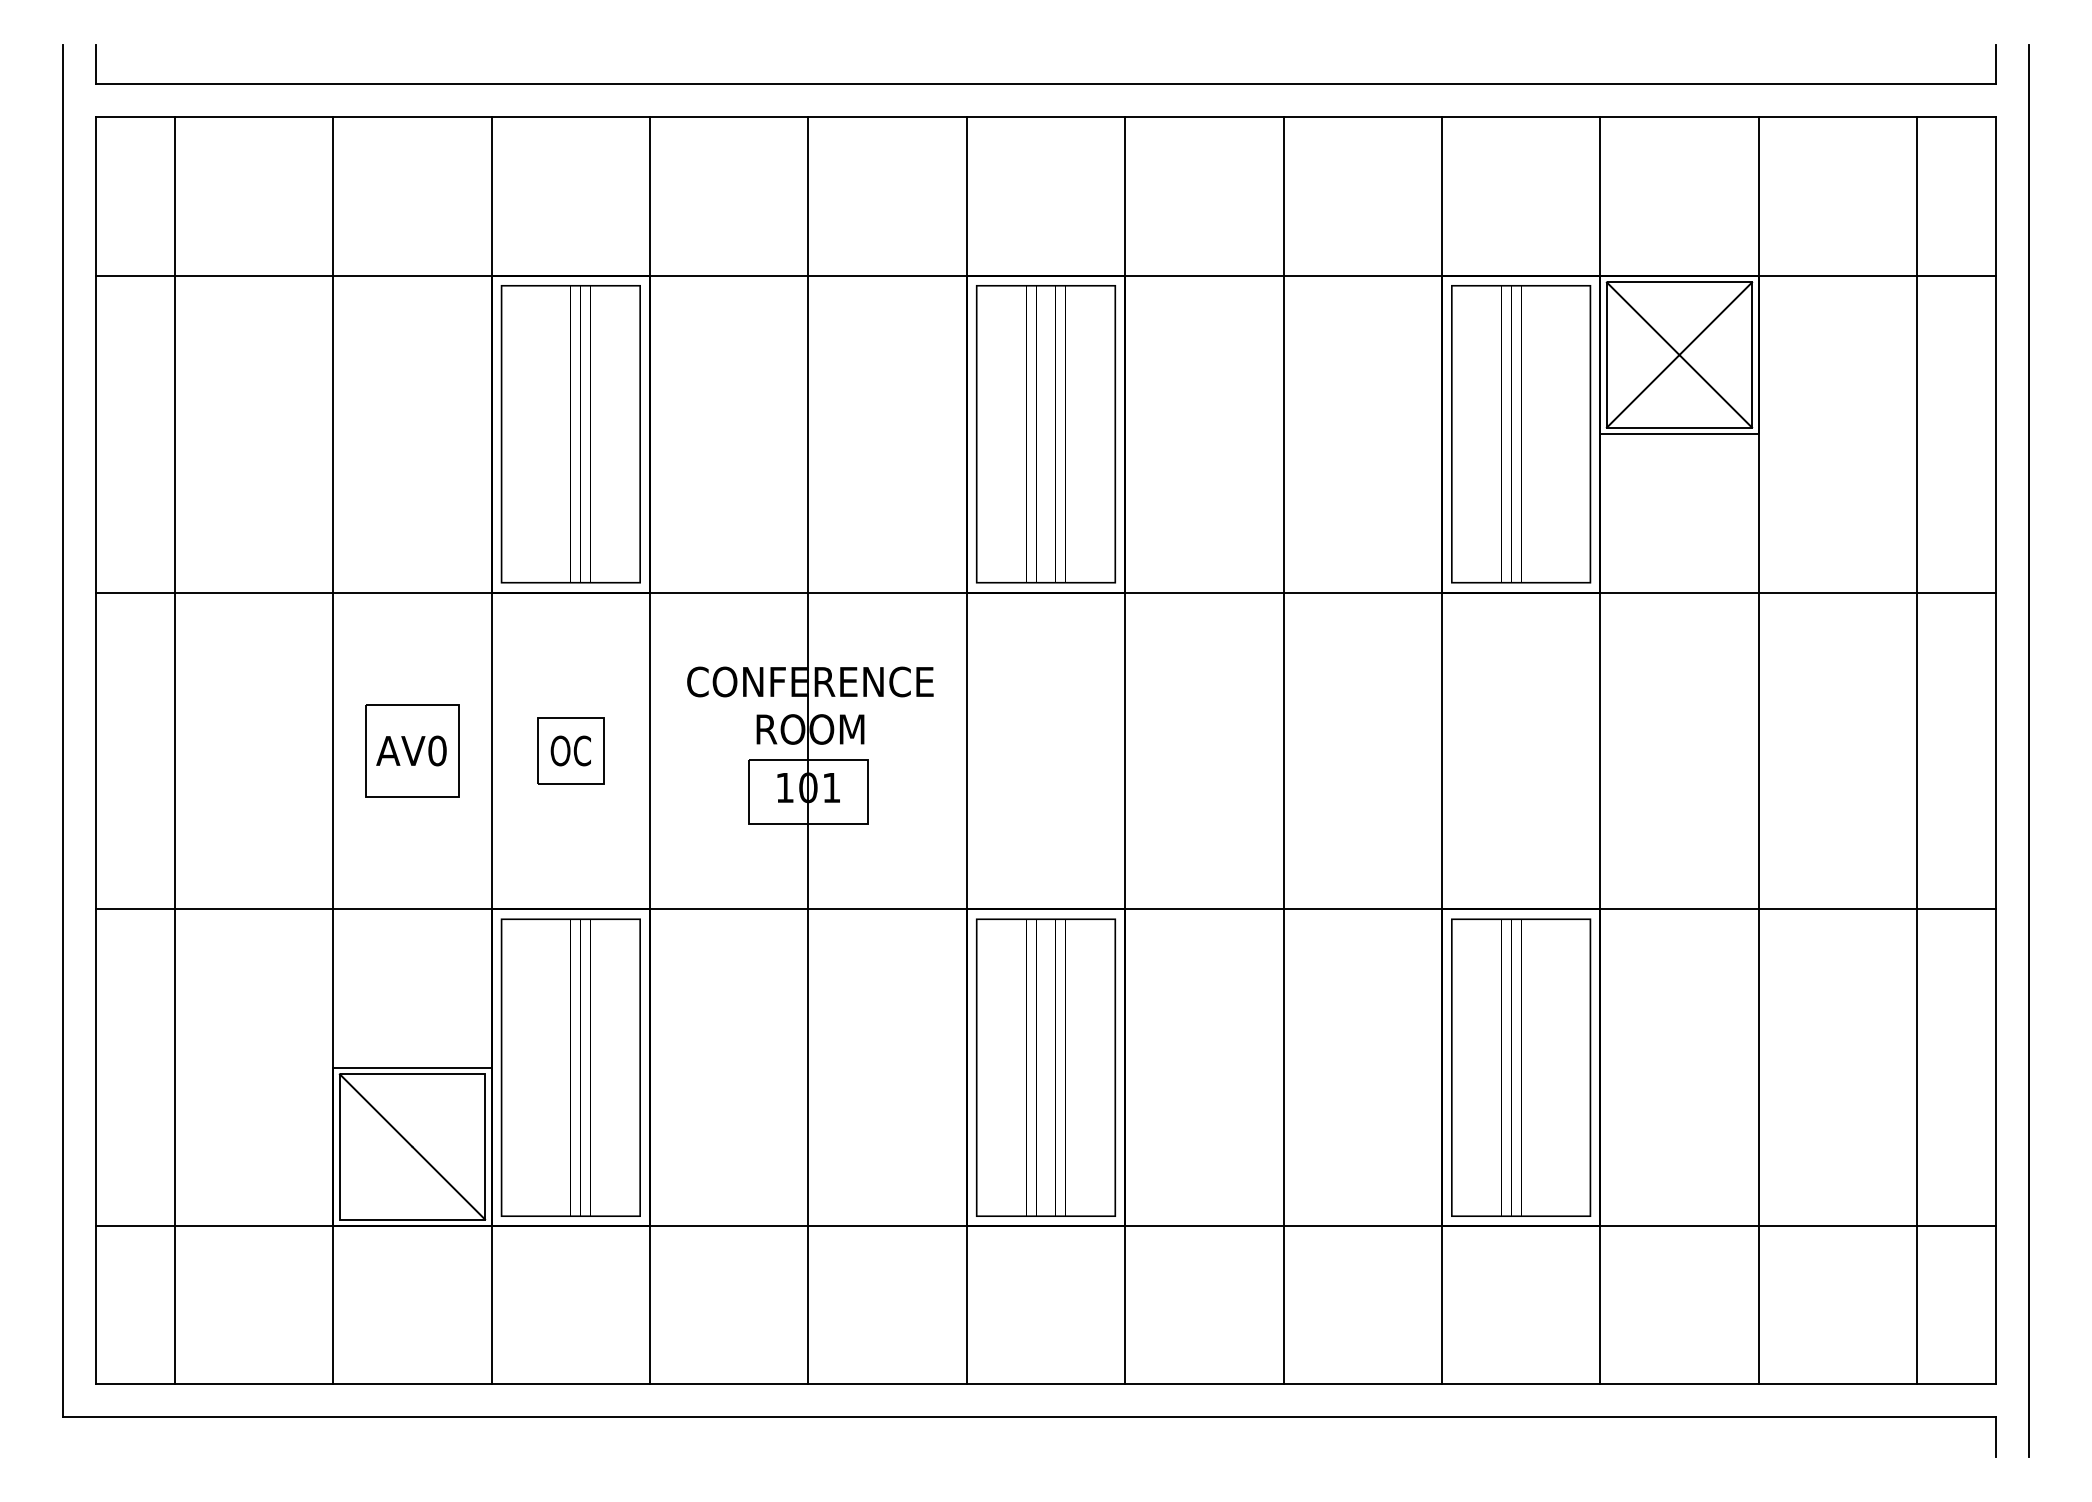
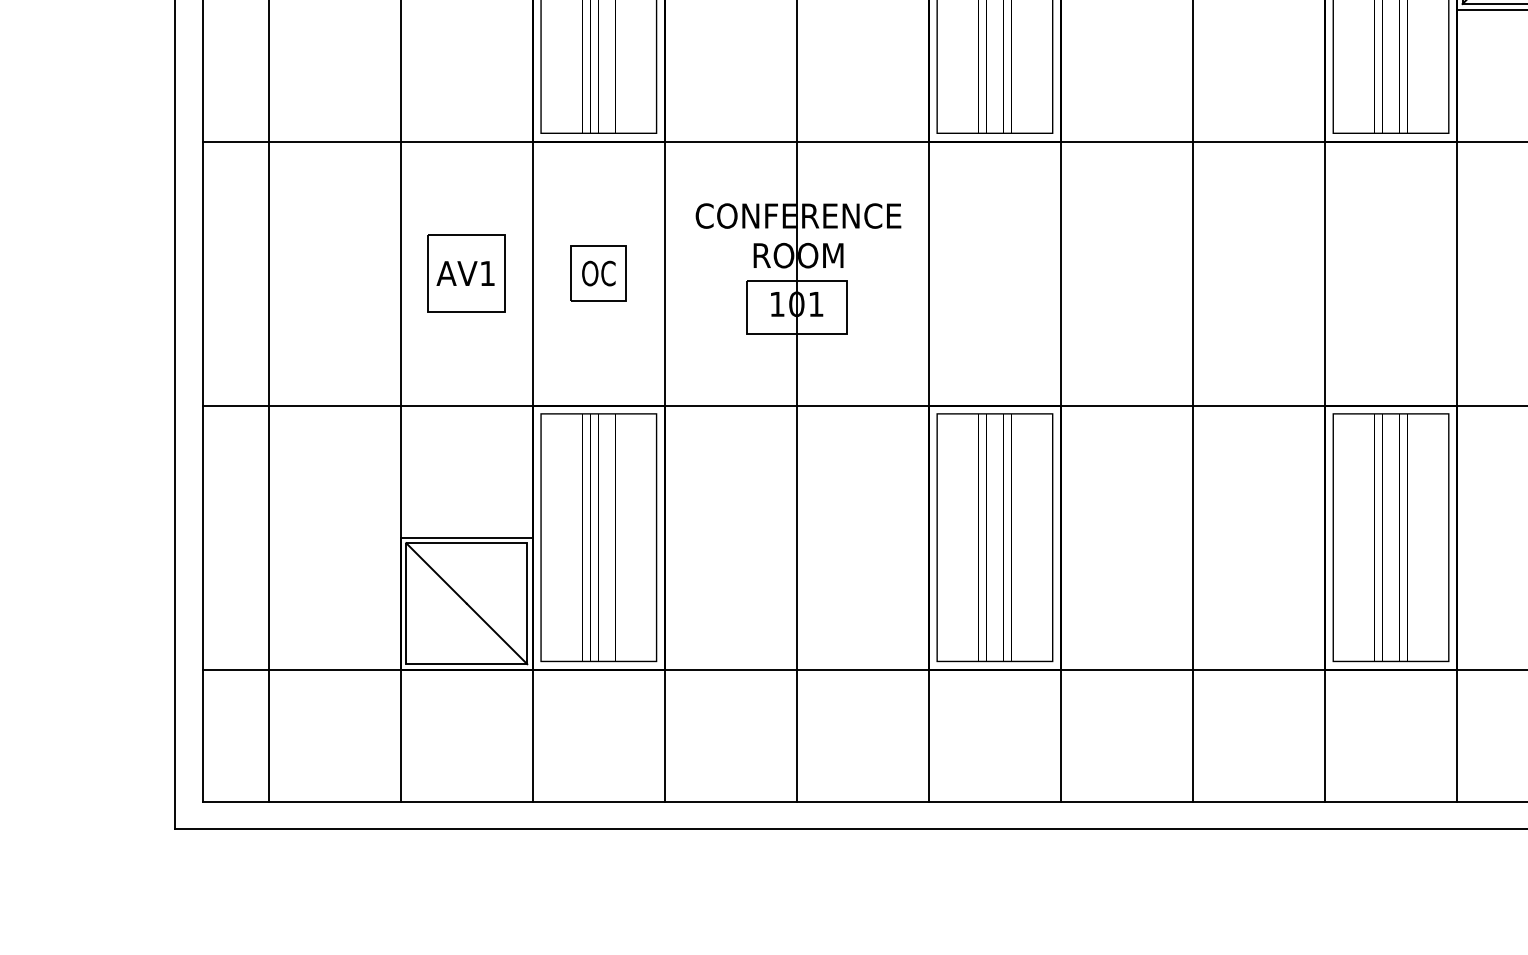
text: (437, 750) -> (487, 273), AV0 -> AV1

